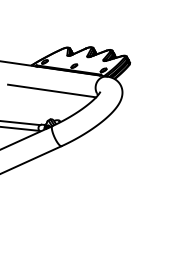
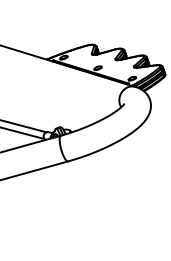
line: (52, 90) -> (67, 93), removed

